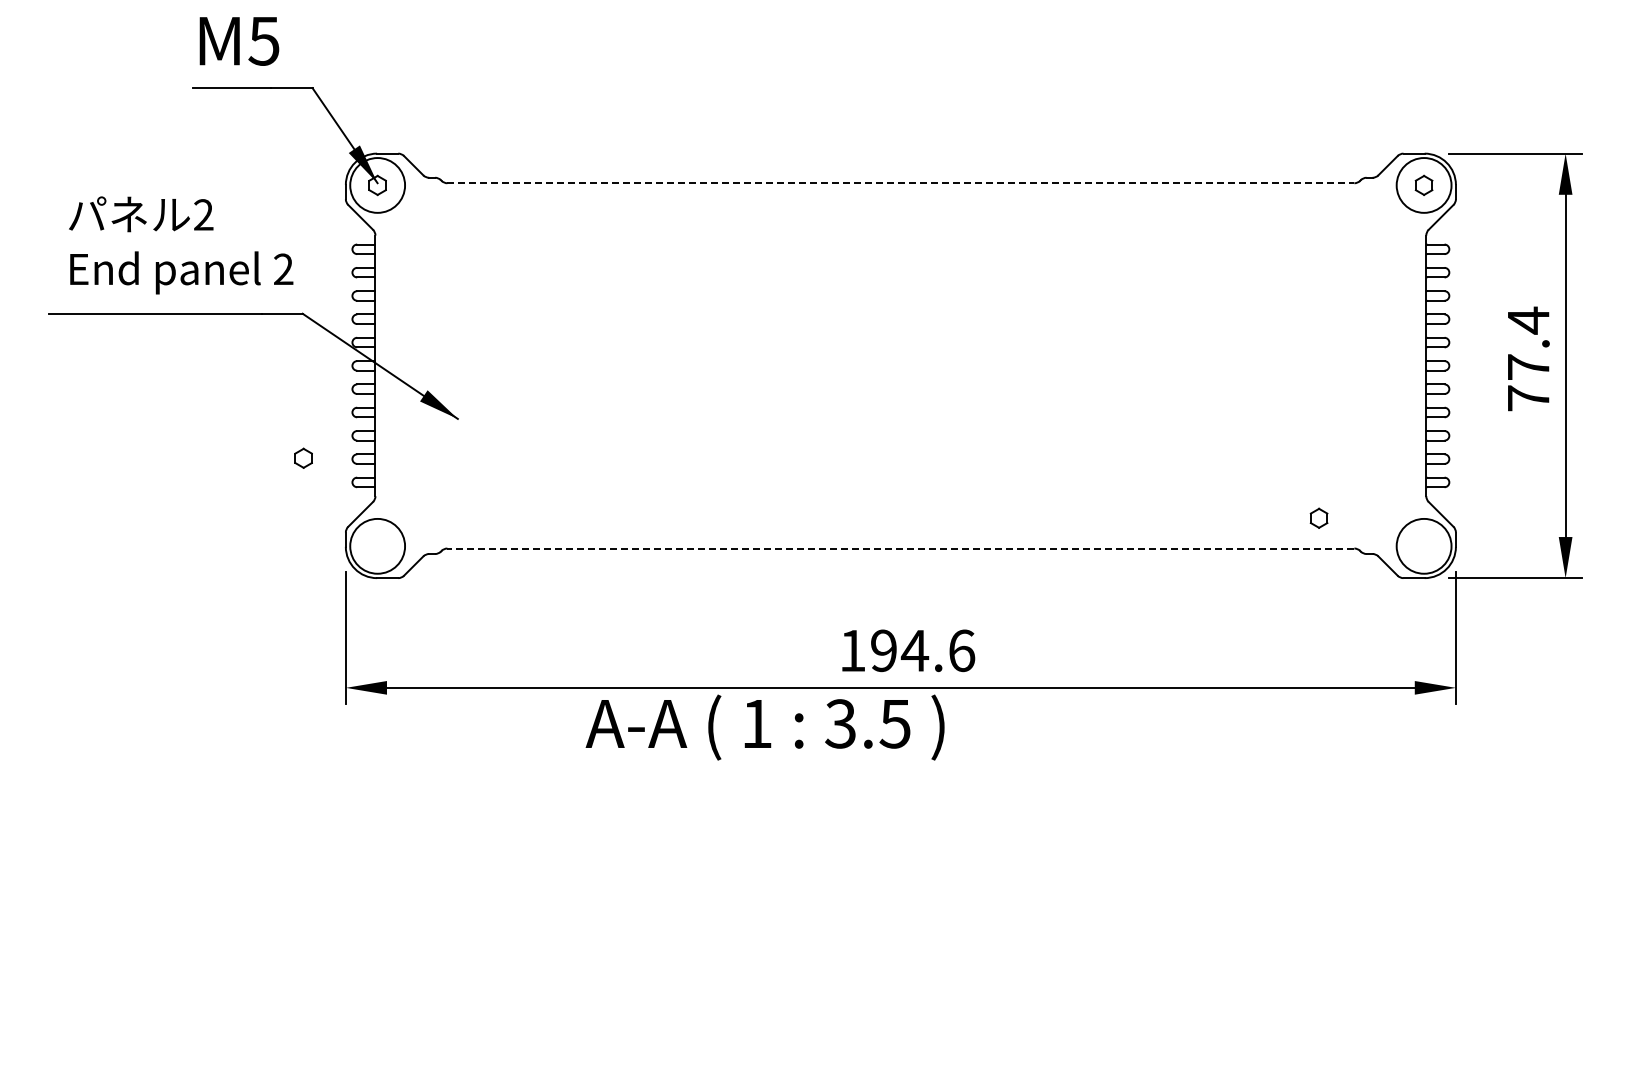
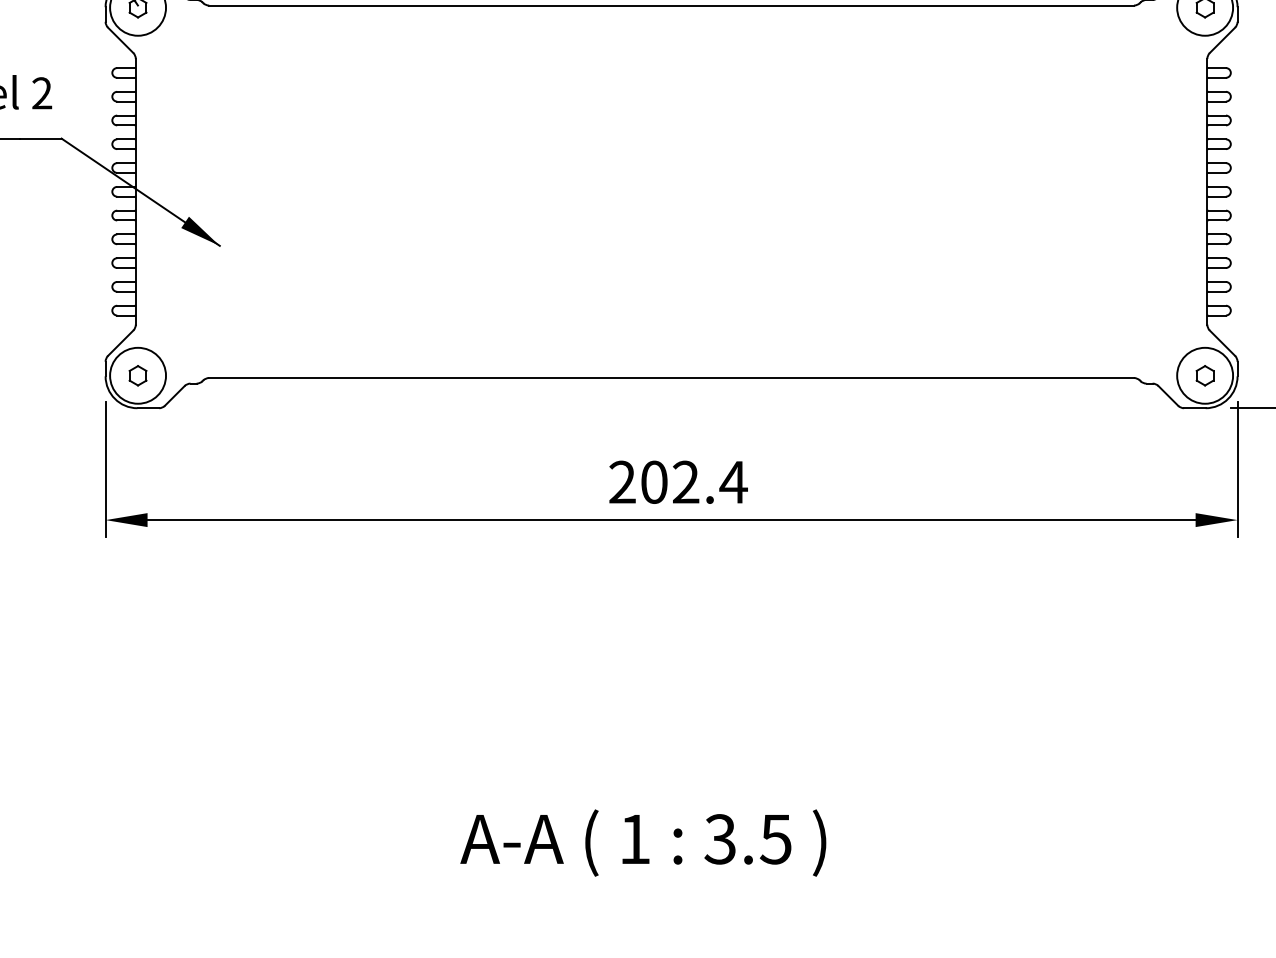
line: (901, 183) -> (672, 5), dashed -> solid
part: (303, 457) -> (137, 374), moved
part: (1318, 517) -> (1204, 374), moved
line: (900, 548) -> (671, 377), dashed -> solid
text: (907, 650) -> (678, 482), 194.6 -> 202.4
text: (764, 727) -> (642, 842), moved

